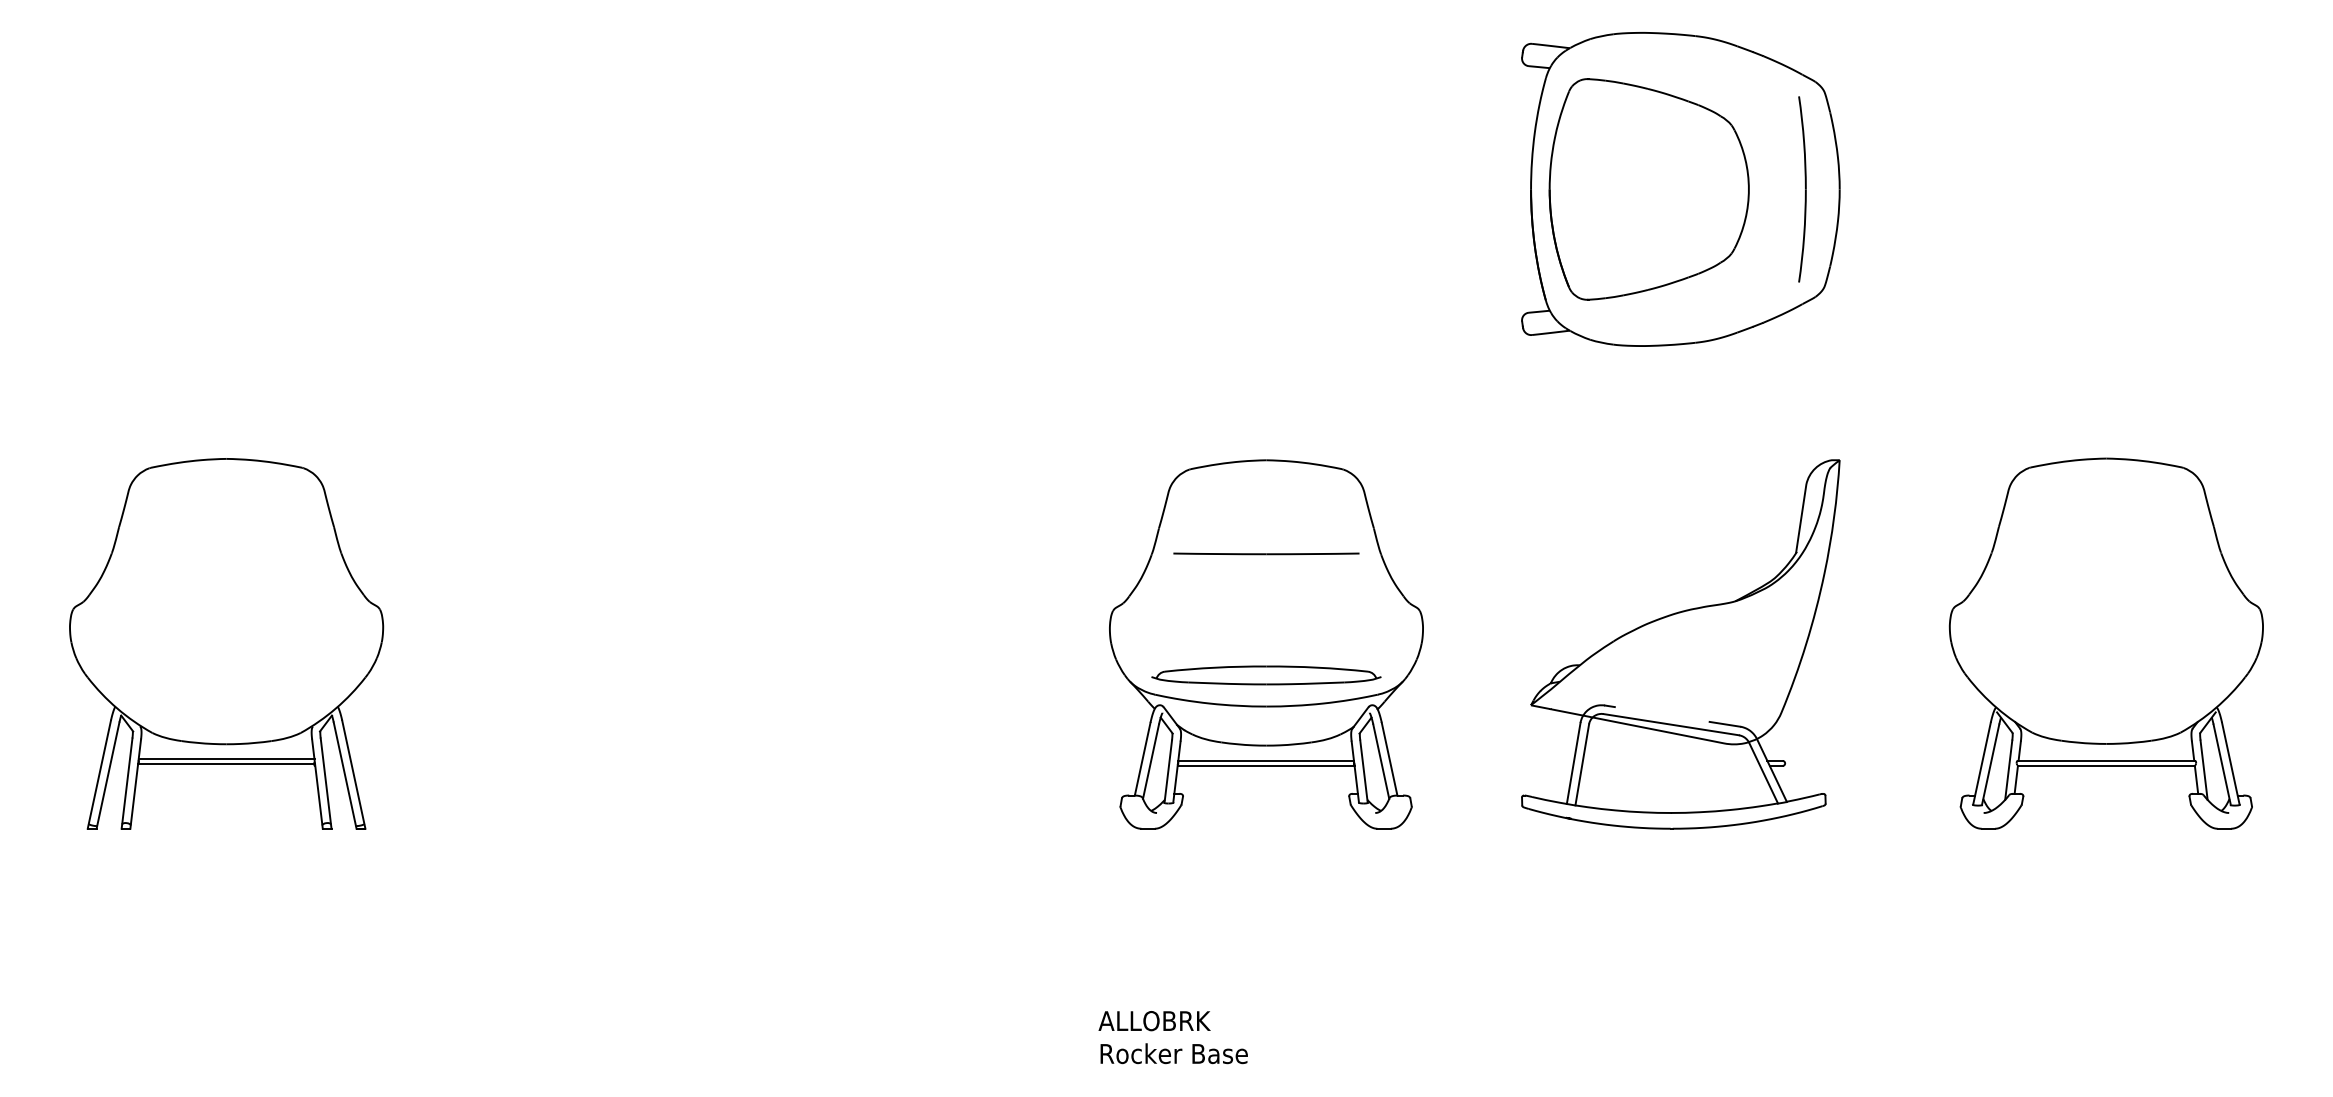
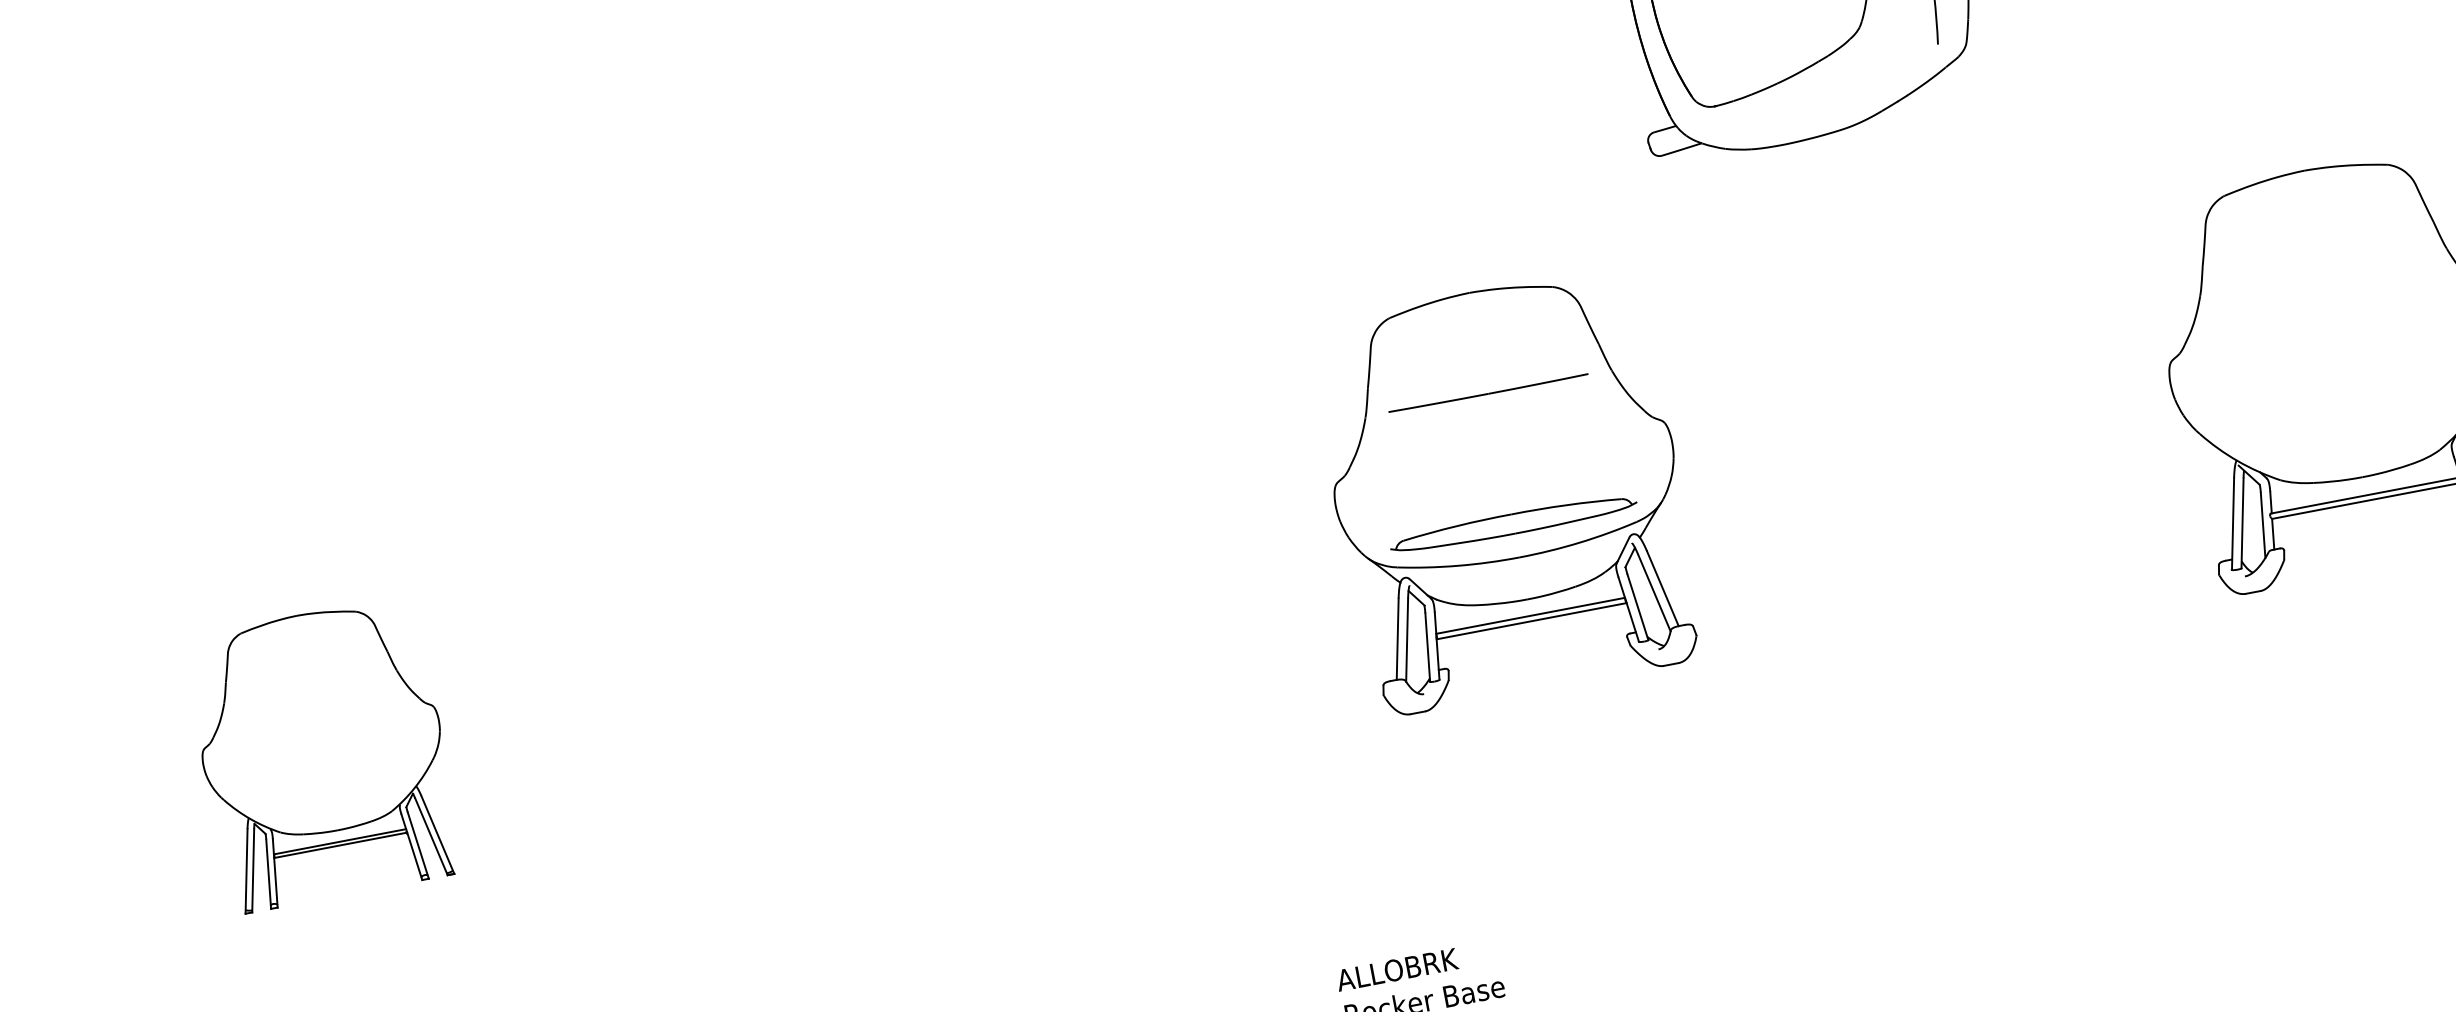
part: (226, 643) -> (323, 754), size x0.7
part: (1266, 644) -> (1507, 490), moved
part: (1680, 644) -> (1884, 457), removed

